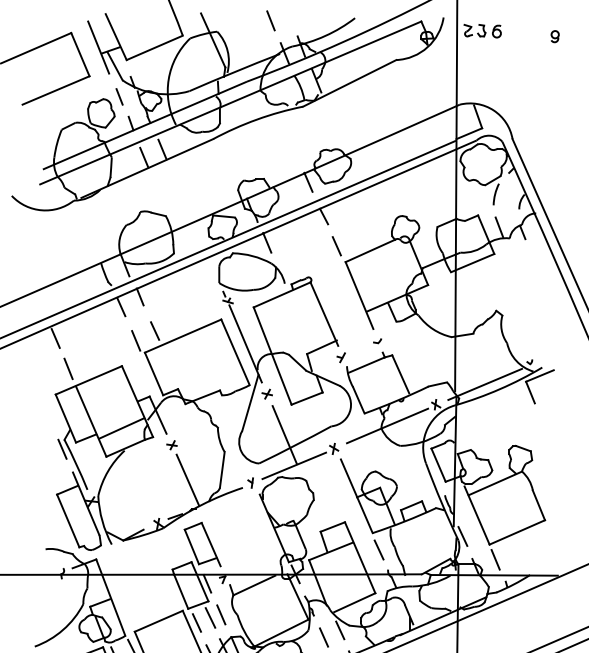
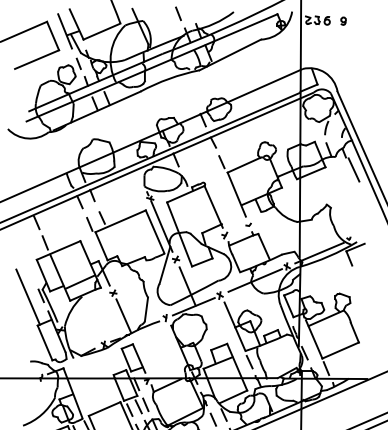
part: (555, 35) -> (343, 20), moved
line: (536, 257) -> (353, 169), added
line: (41, 450) -> (27, 296), added

